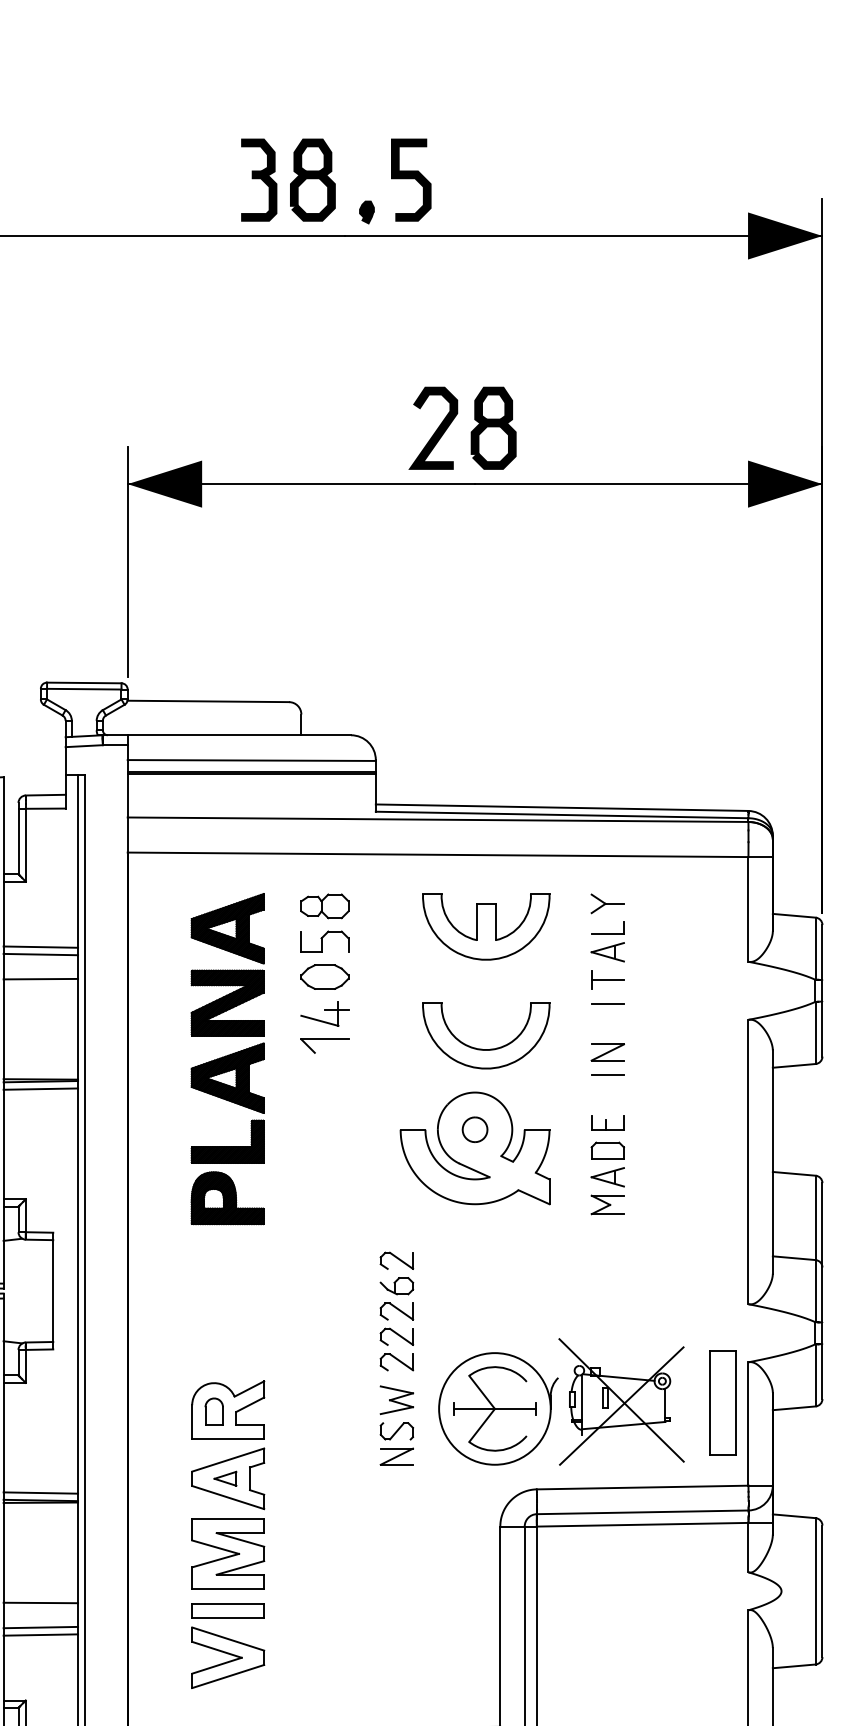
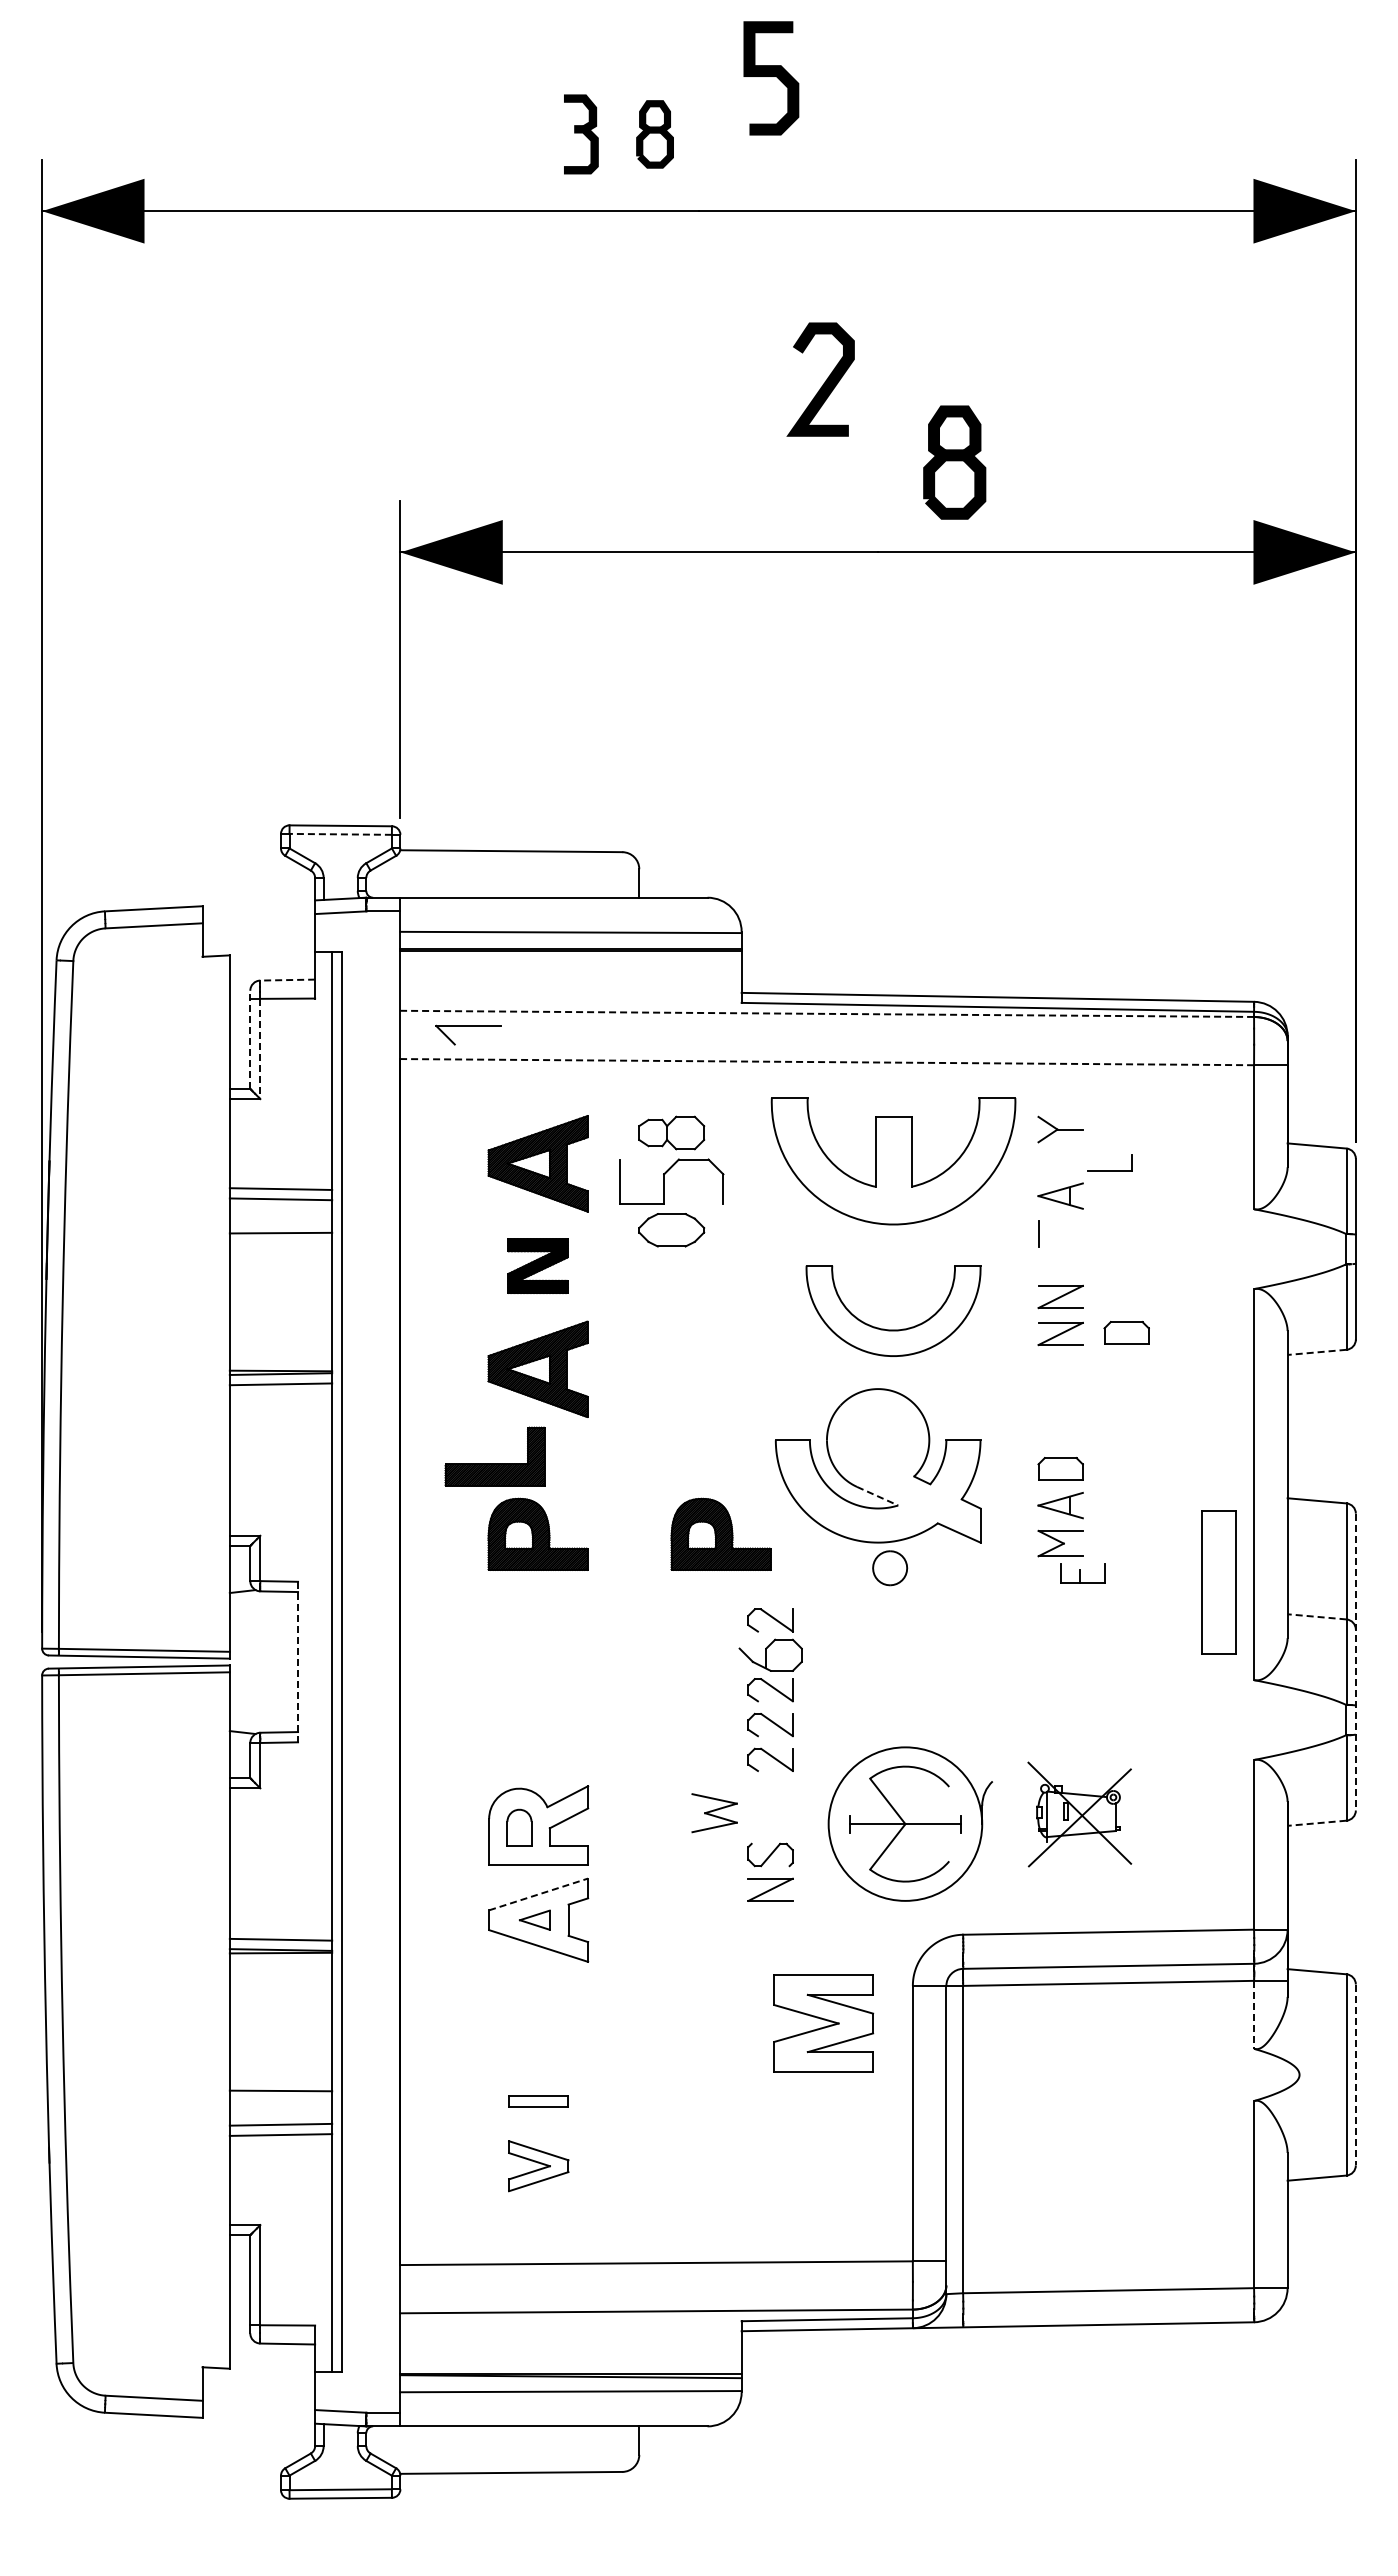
curve: (411, 178) -> (771, 76), moved
part: (259, 180) -> (581, 134), size x0.7
part: (312, 180) -> (654, 134), size x0.6
part: (366, 212) -> (729, 178), removed
part: (493, 428) -> (954, 462), moved
curve: (436, 430) -> (824, 382), moved
line: (84, 689) -> (340, 834), solid -> dashed
line: (45, 795) -> (287, 980), solid -> dashed
line: (438, 819) -> (827, 1013), solid -> dashed
line: (18, 838) -> (250, 1039), solid -> dashed
line: (25, 845) -> (260, 1049), solid -> dashed
line: (438, 855) -> (827, 1062), solid -> dashed
part: (486, 927) -> (893, 1161), size x1.4
part: (607, 933) -> (1109, 1170), moved
part: (324, 941) -> (671, 1181), size x1.6
line: (607, 980) -> (1060, 1234), removed
part: (227, 1002) -> (537, 1265), size x0.6
line: (607, 1003) -> (1060, 1266), removed
part: (324, 1014) -> (671, 1281), removed
part: (607, 1025) -> (1060, 1296), added
part: (324, 1039) -> (468, 1026), moved
part: (655, 1051) -> (1126, 1332), added
line: (794, 1065) -> (1317, 1352), solid -> dashed
line: (607, 1075) -> (1060, 1365), removed
part: (607, 1122) -> (1082, 1573), moved
part: (475, 1129) -> (890, 1568), moved
part: (227, 1146) -> (494, 1463), moved
line: (474, 1170) -> (877, 1496), solid -> dashed
part: (360, 1197) -> (720, 1533), added
line: (794, 1257) -> (1317, 1616), solid -> dashed
part: (396, 1286) -> (770, 1655), size x1.4
line: (53, 1291) -> (298, 1662), solid -> dashed
line: (822, 1291) -> (1355, 1662), solid -> dashed
part: (396, 1400) -> (714, 1813), moved
part: (621, 1401) -> (1079, 1814), size x0.6
part: (722, 1402) -> (1218, 1582), moved
line: (794, 1408) -> (1317, 1823), solid -> dashed
line: (228, 1460) -> (538, 1894), solid -> dashed
line: (748, 1547) -> (1254, 2014), solid -> dashed
part: (228, 1553) -> (823, 2023), moved
line: (822, 1591) -> (1355, 2075), solid -> dashed
part: (228, 1610) -> (538, 2101), size x0.6
part: (228, 1657) -> (538, 2165), size x0.6

